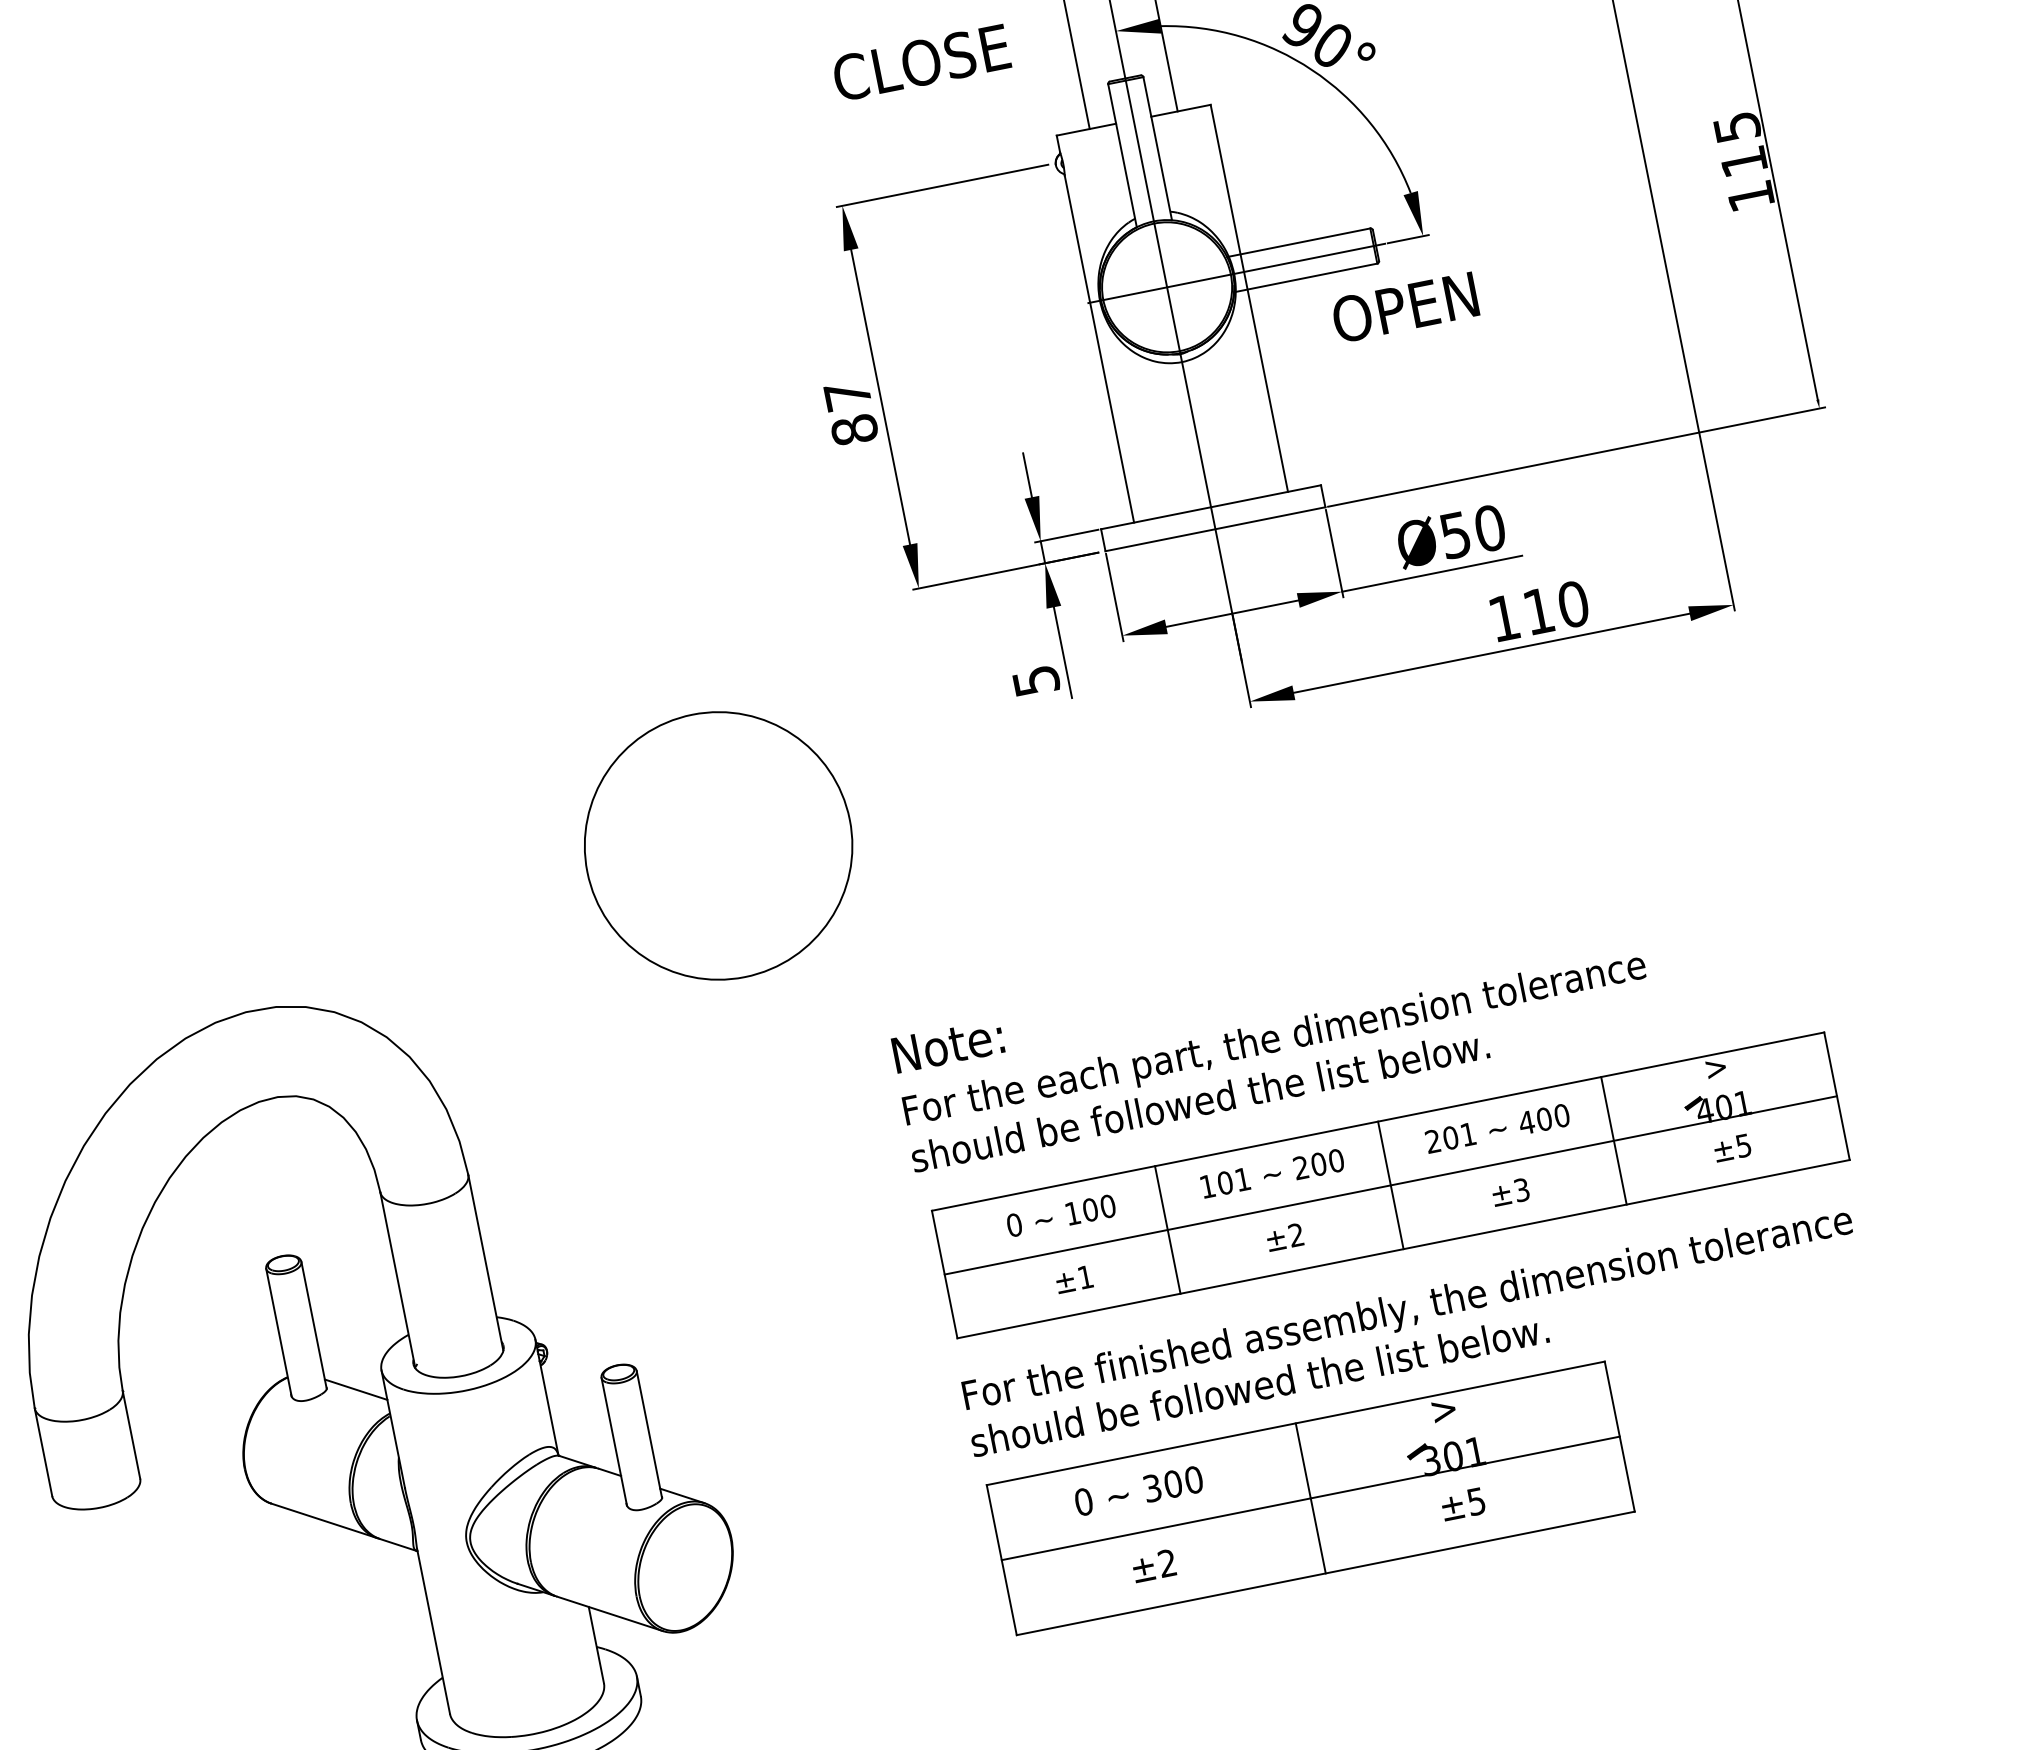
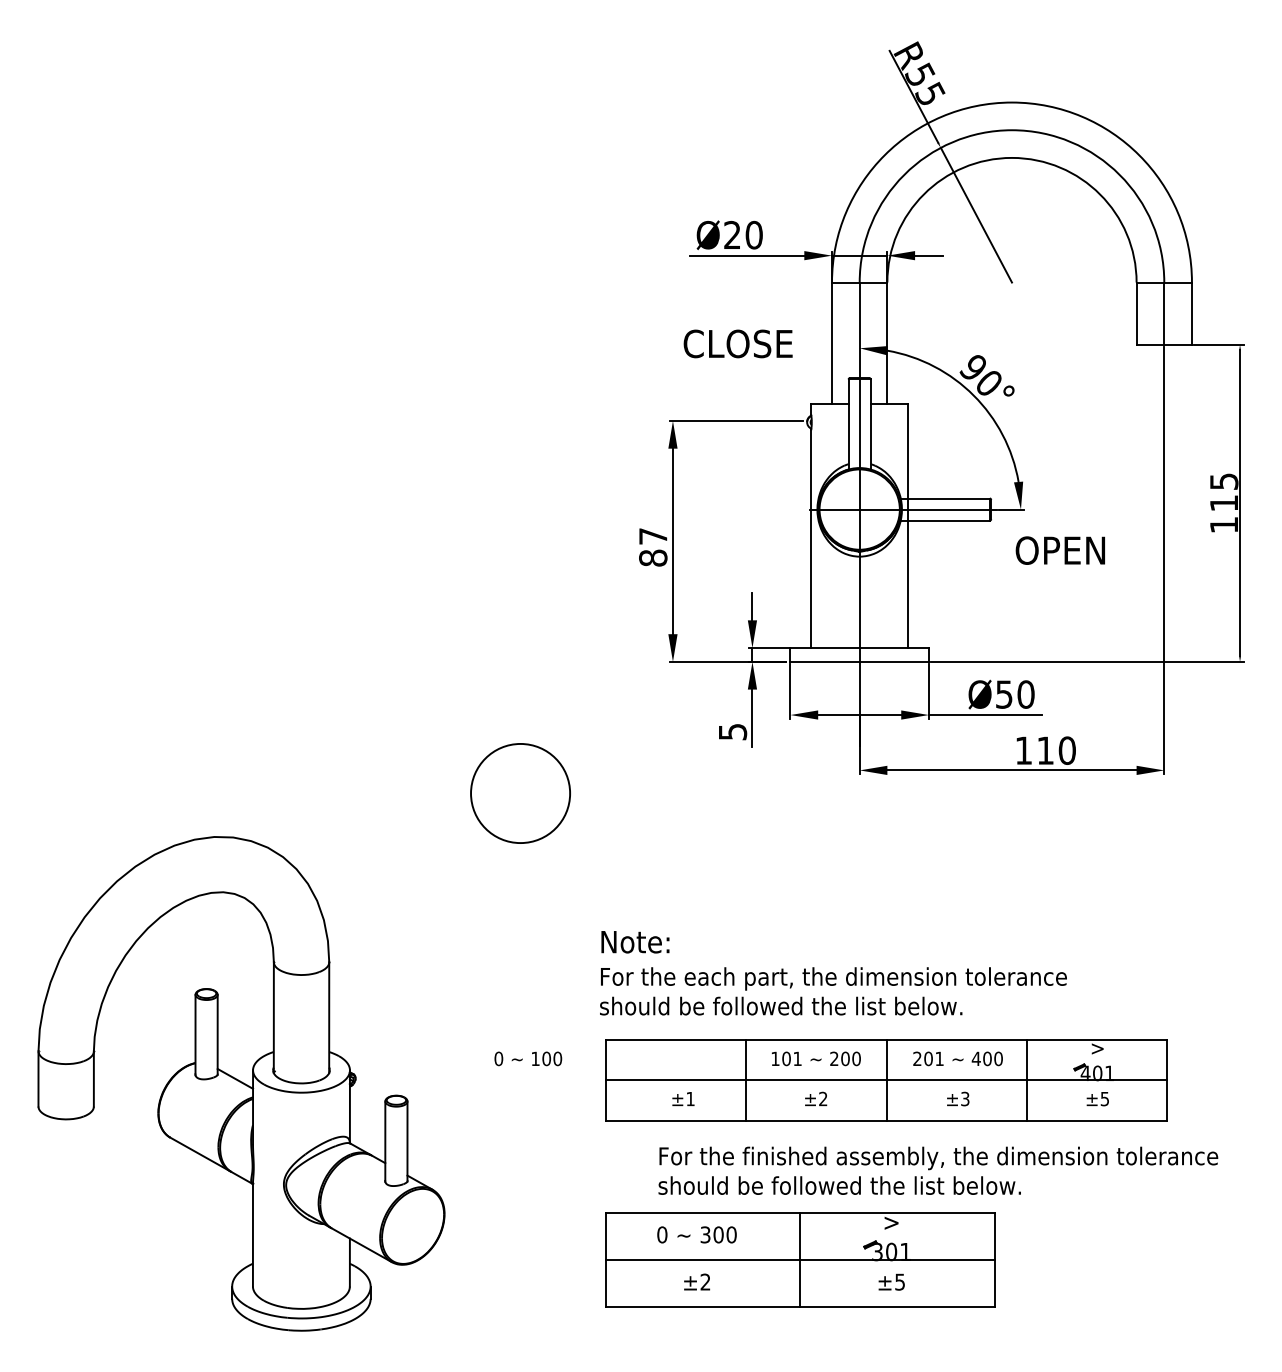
text: (1403, 307) -> (1059, 550), moved
circle: (718, 845) -> (520, 793), size x0.6
text: (1061, 1215) -> (528, 1058), moved
text: (1411, 1330) -> (938, 1170), moved

